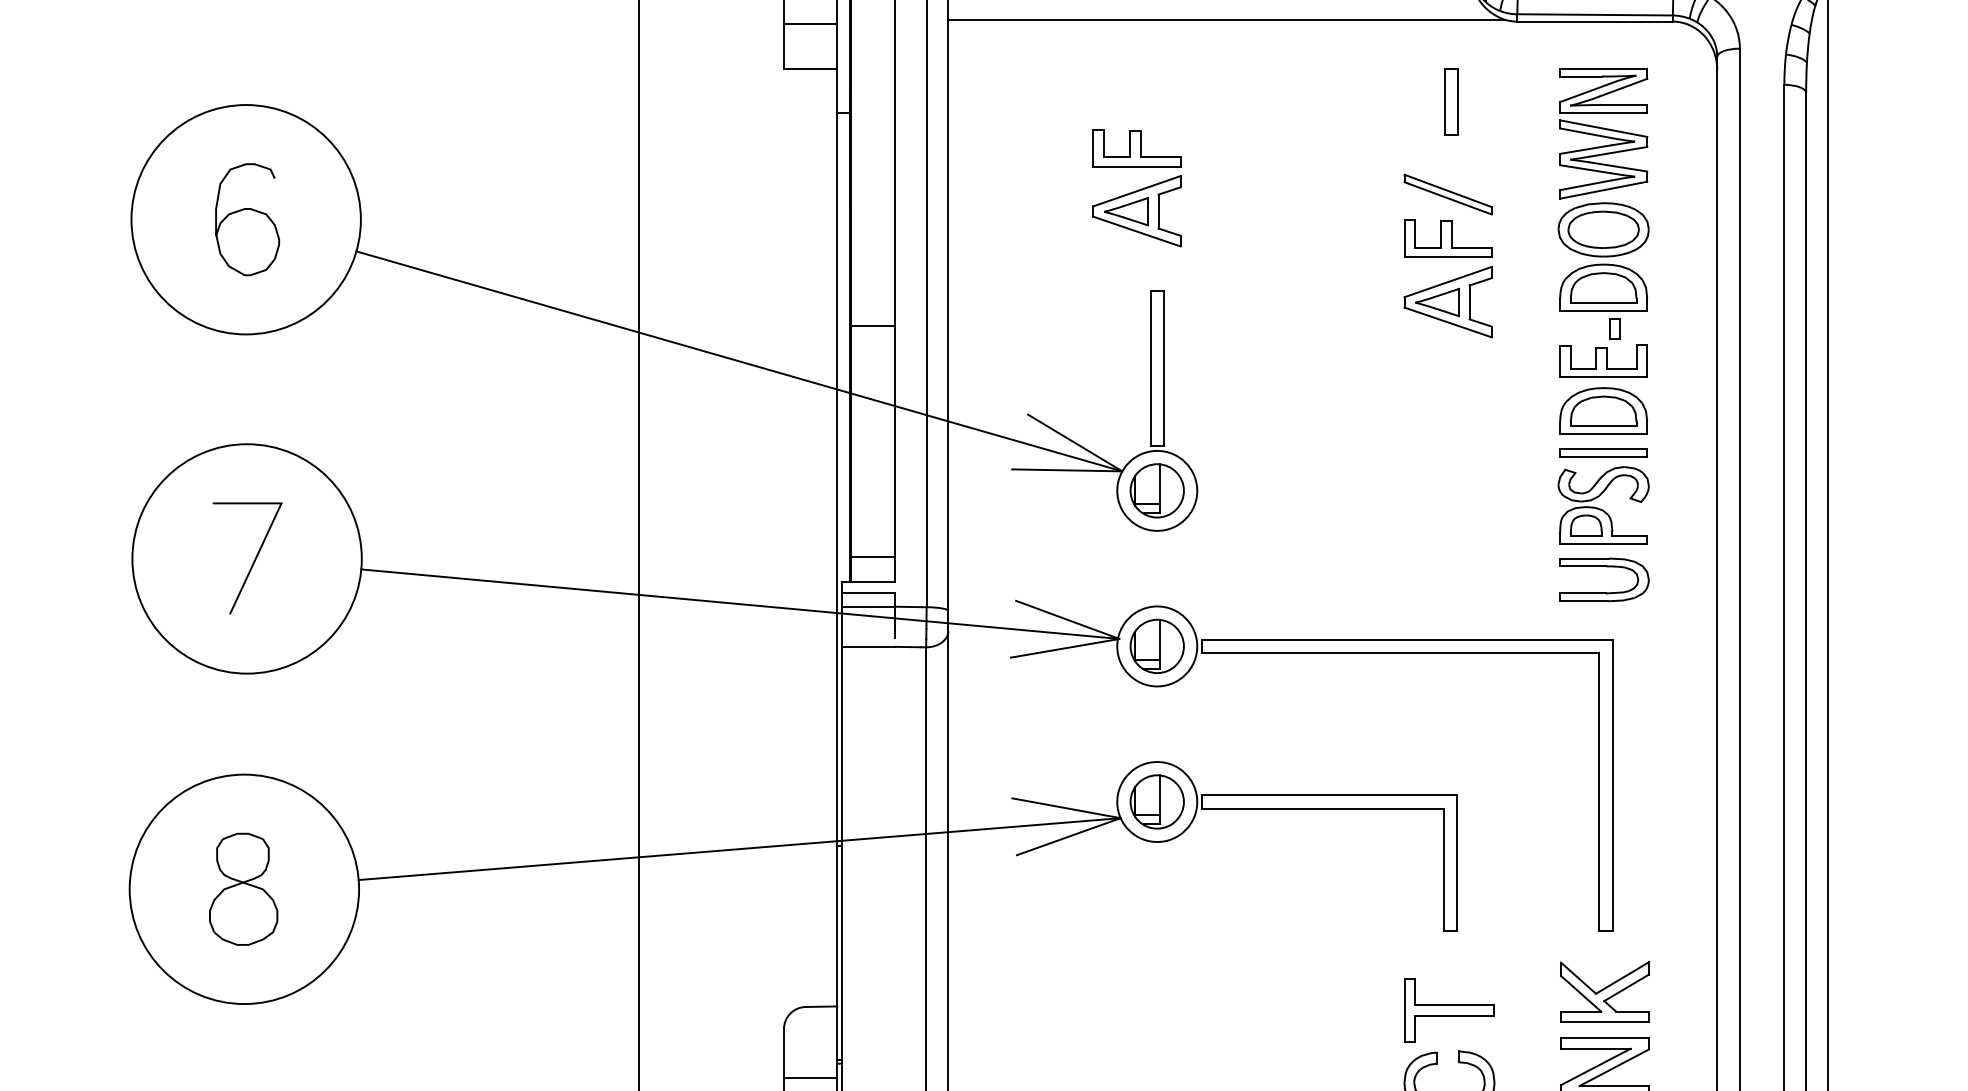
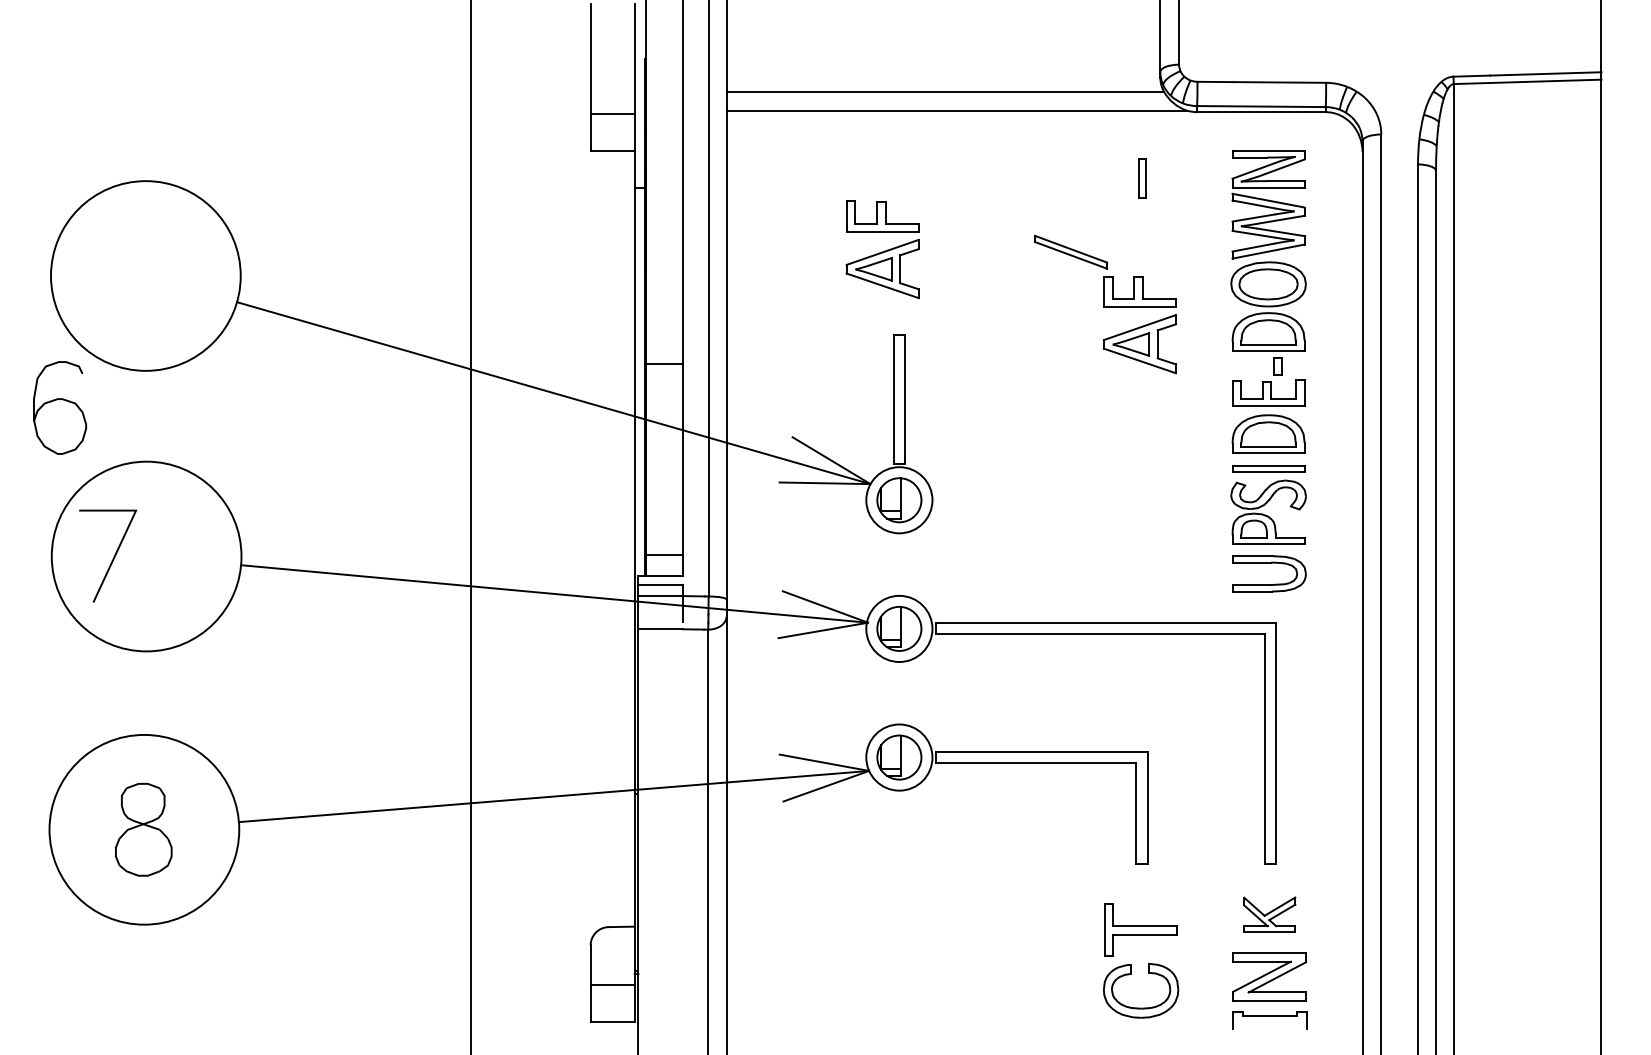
part: (1451, 101) -> (1142, 178), size x0.7
part: (1447, 193) -> (1070, 251), moved
curve: (244, 210) -> (57, 400), moved
line: (252, 561) -> (112, 558), moved
part: (1604, 991) -> (1269, 914), size x0.7

